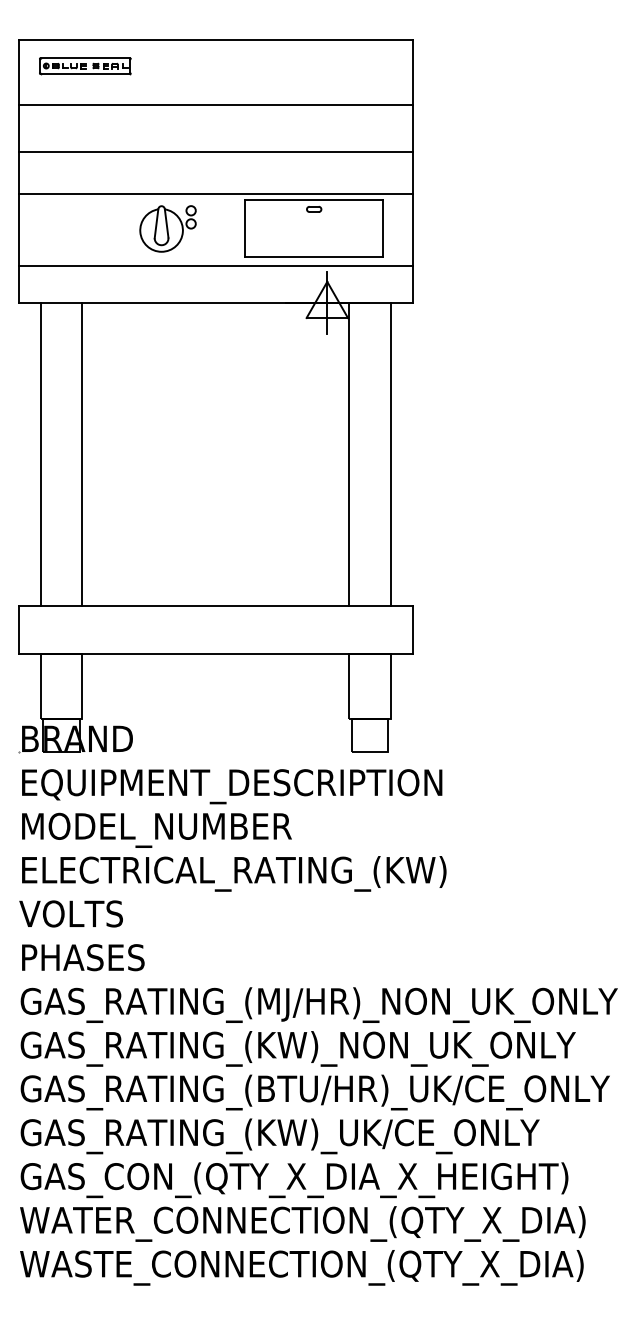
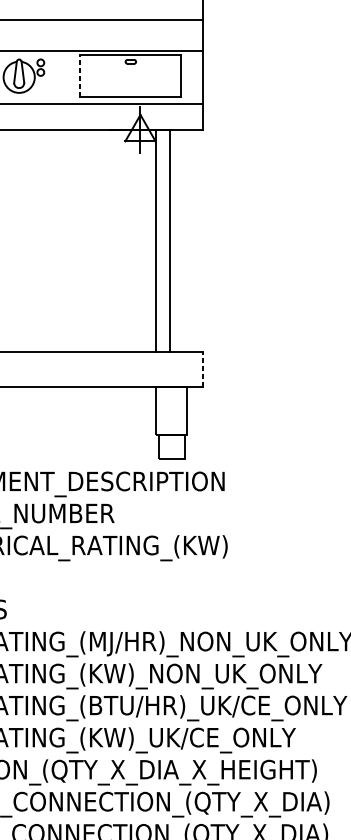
line: (245, 228) -> (80, 75), solid -> dashed
line: (390, 454) -> (169, 241), moved
line: (412, 629) -> (202, 369), solid -> dashed

